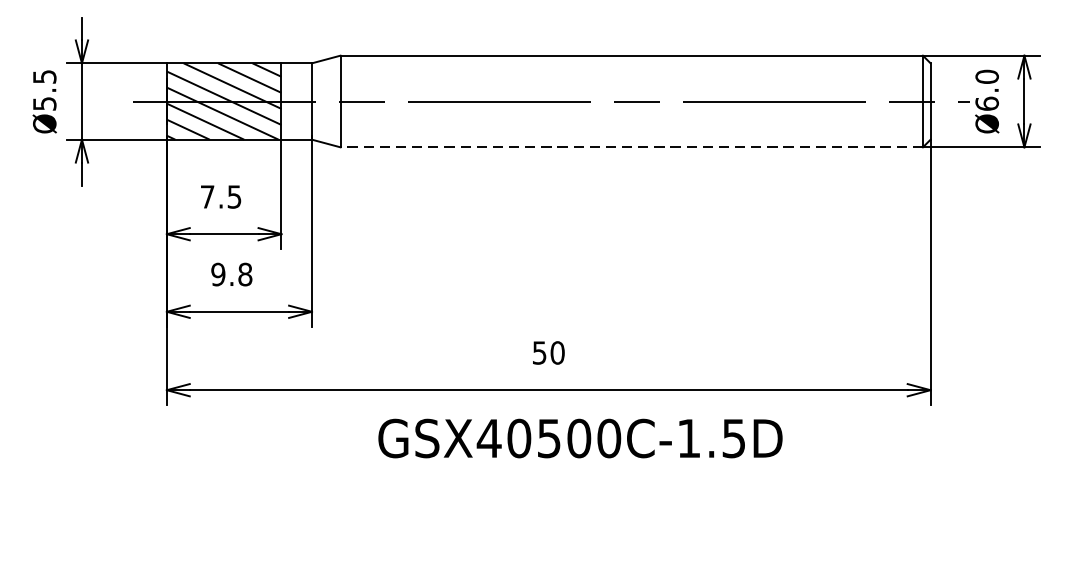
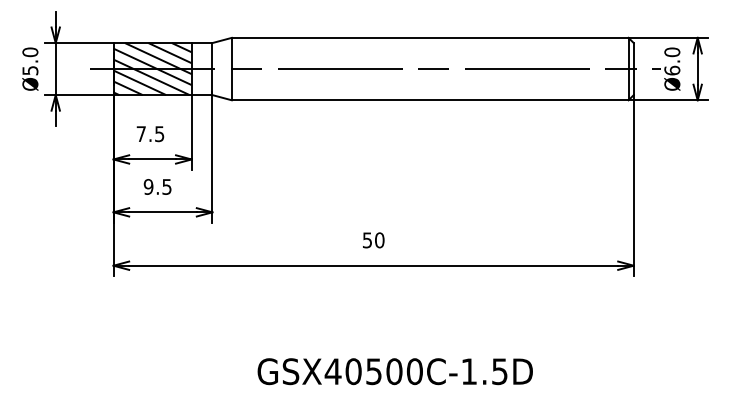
text: (44, 77) -> (30, 52), Ø5.5 -> Ø5.0
line: (630, 147) -> (429, 100), dashed -> solid
text: (244, 273) -> (166, 186), 9.8 -> 9.5
text: (579, 438) -> (394, 371), moved

